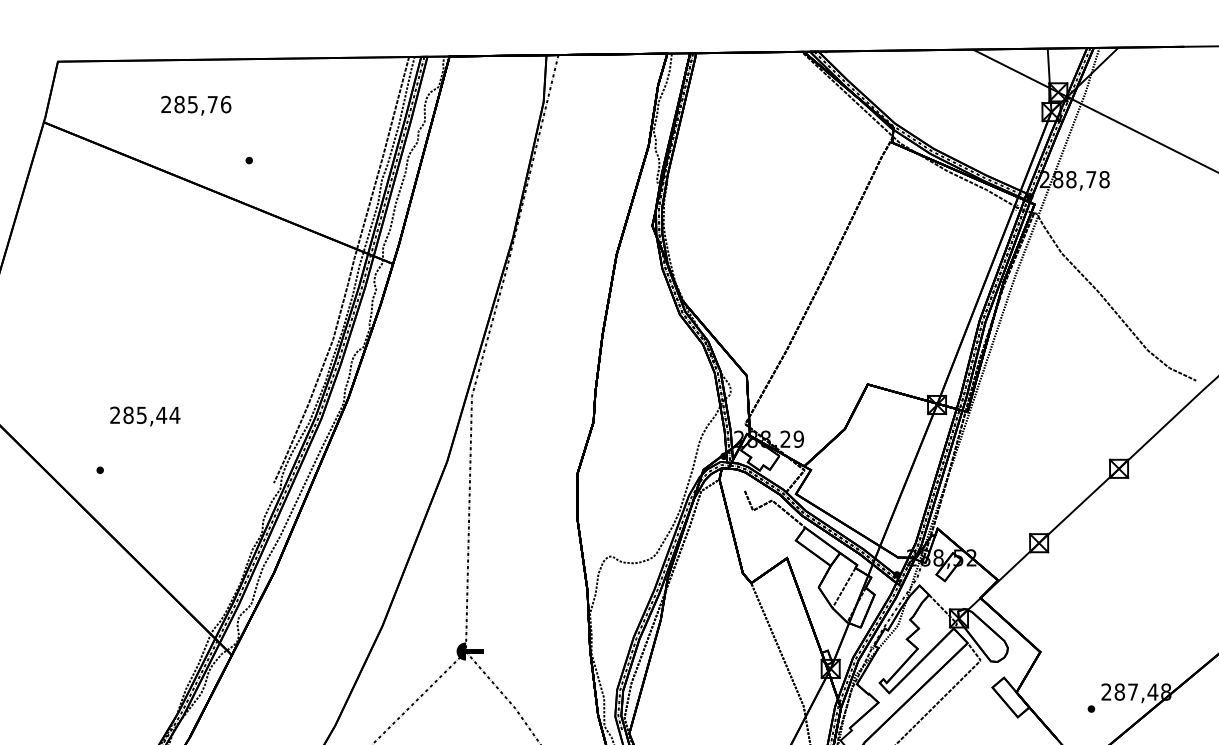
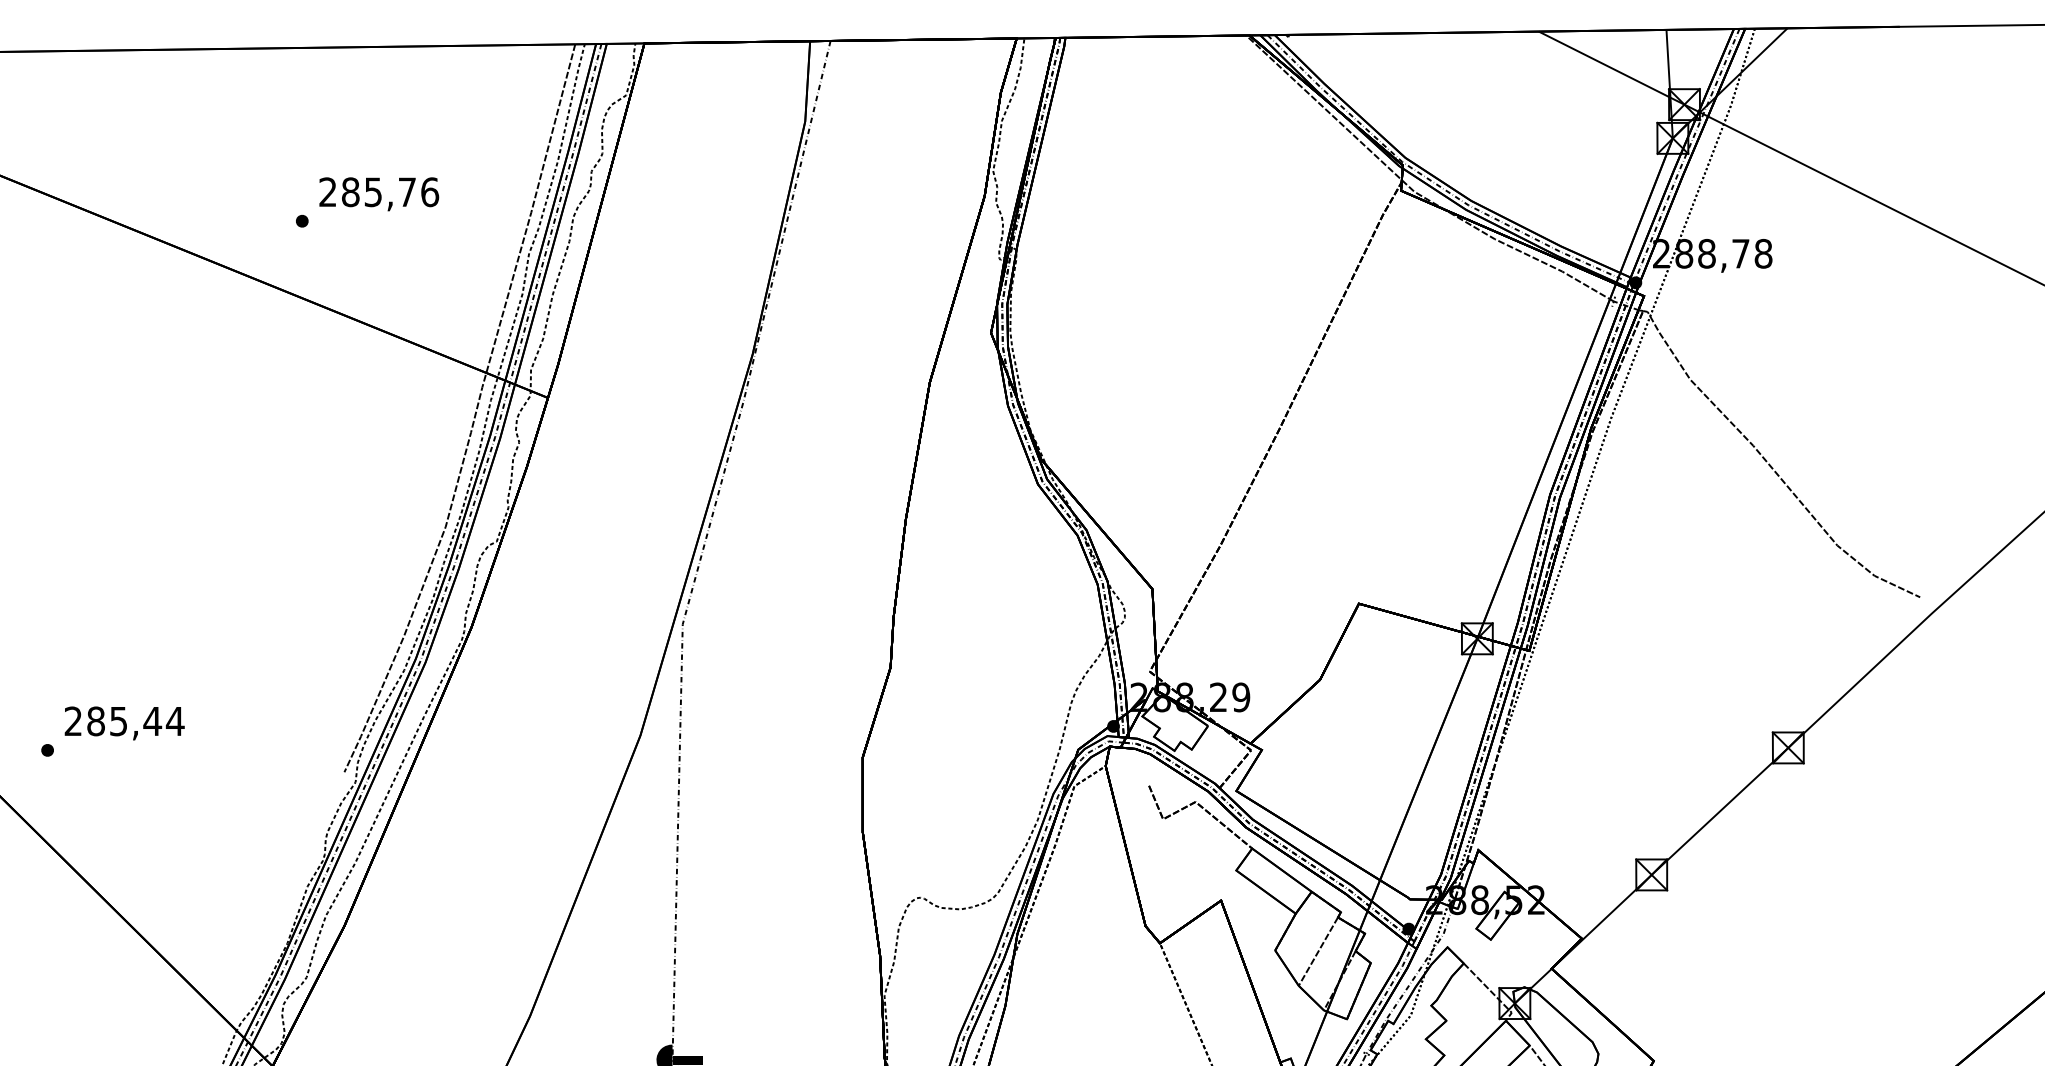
text: (196, 105) -> (379, 193), moved
text: (145, 416) -> (124, 723), moved

